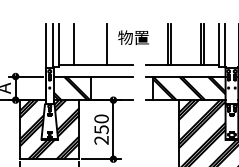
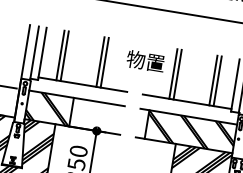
text: (133, 37) -> (145, 61), moved
line: (77, 43) -> (64, 55), added
line: (110, 43) -> (104, 61), added

